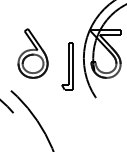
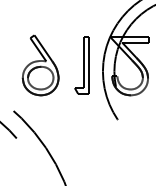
part: (67, 66) -> (81, 65), moved

